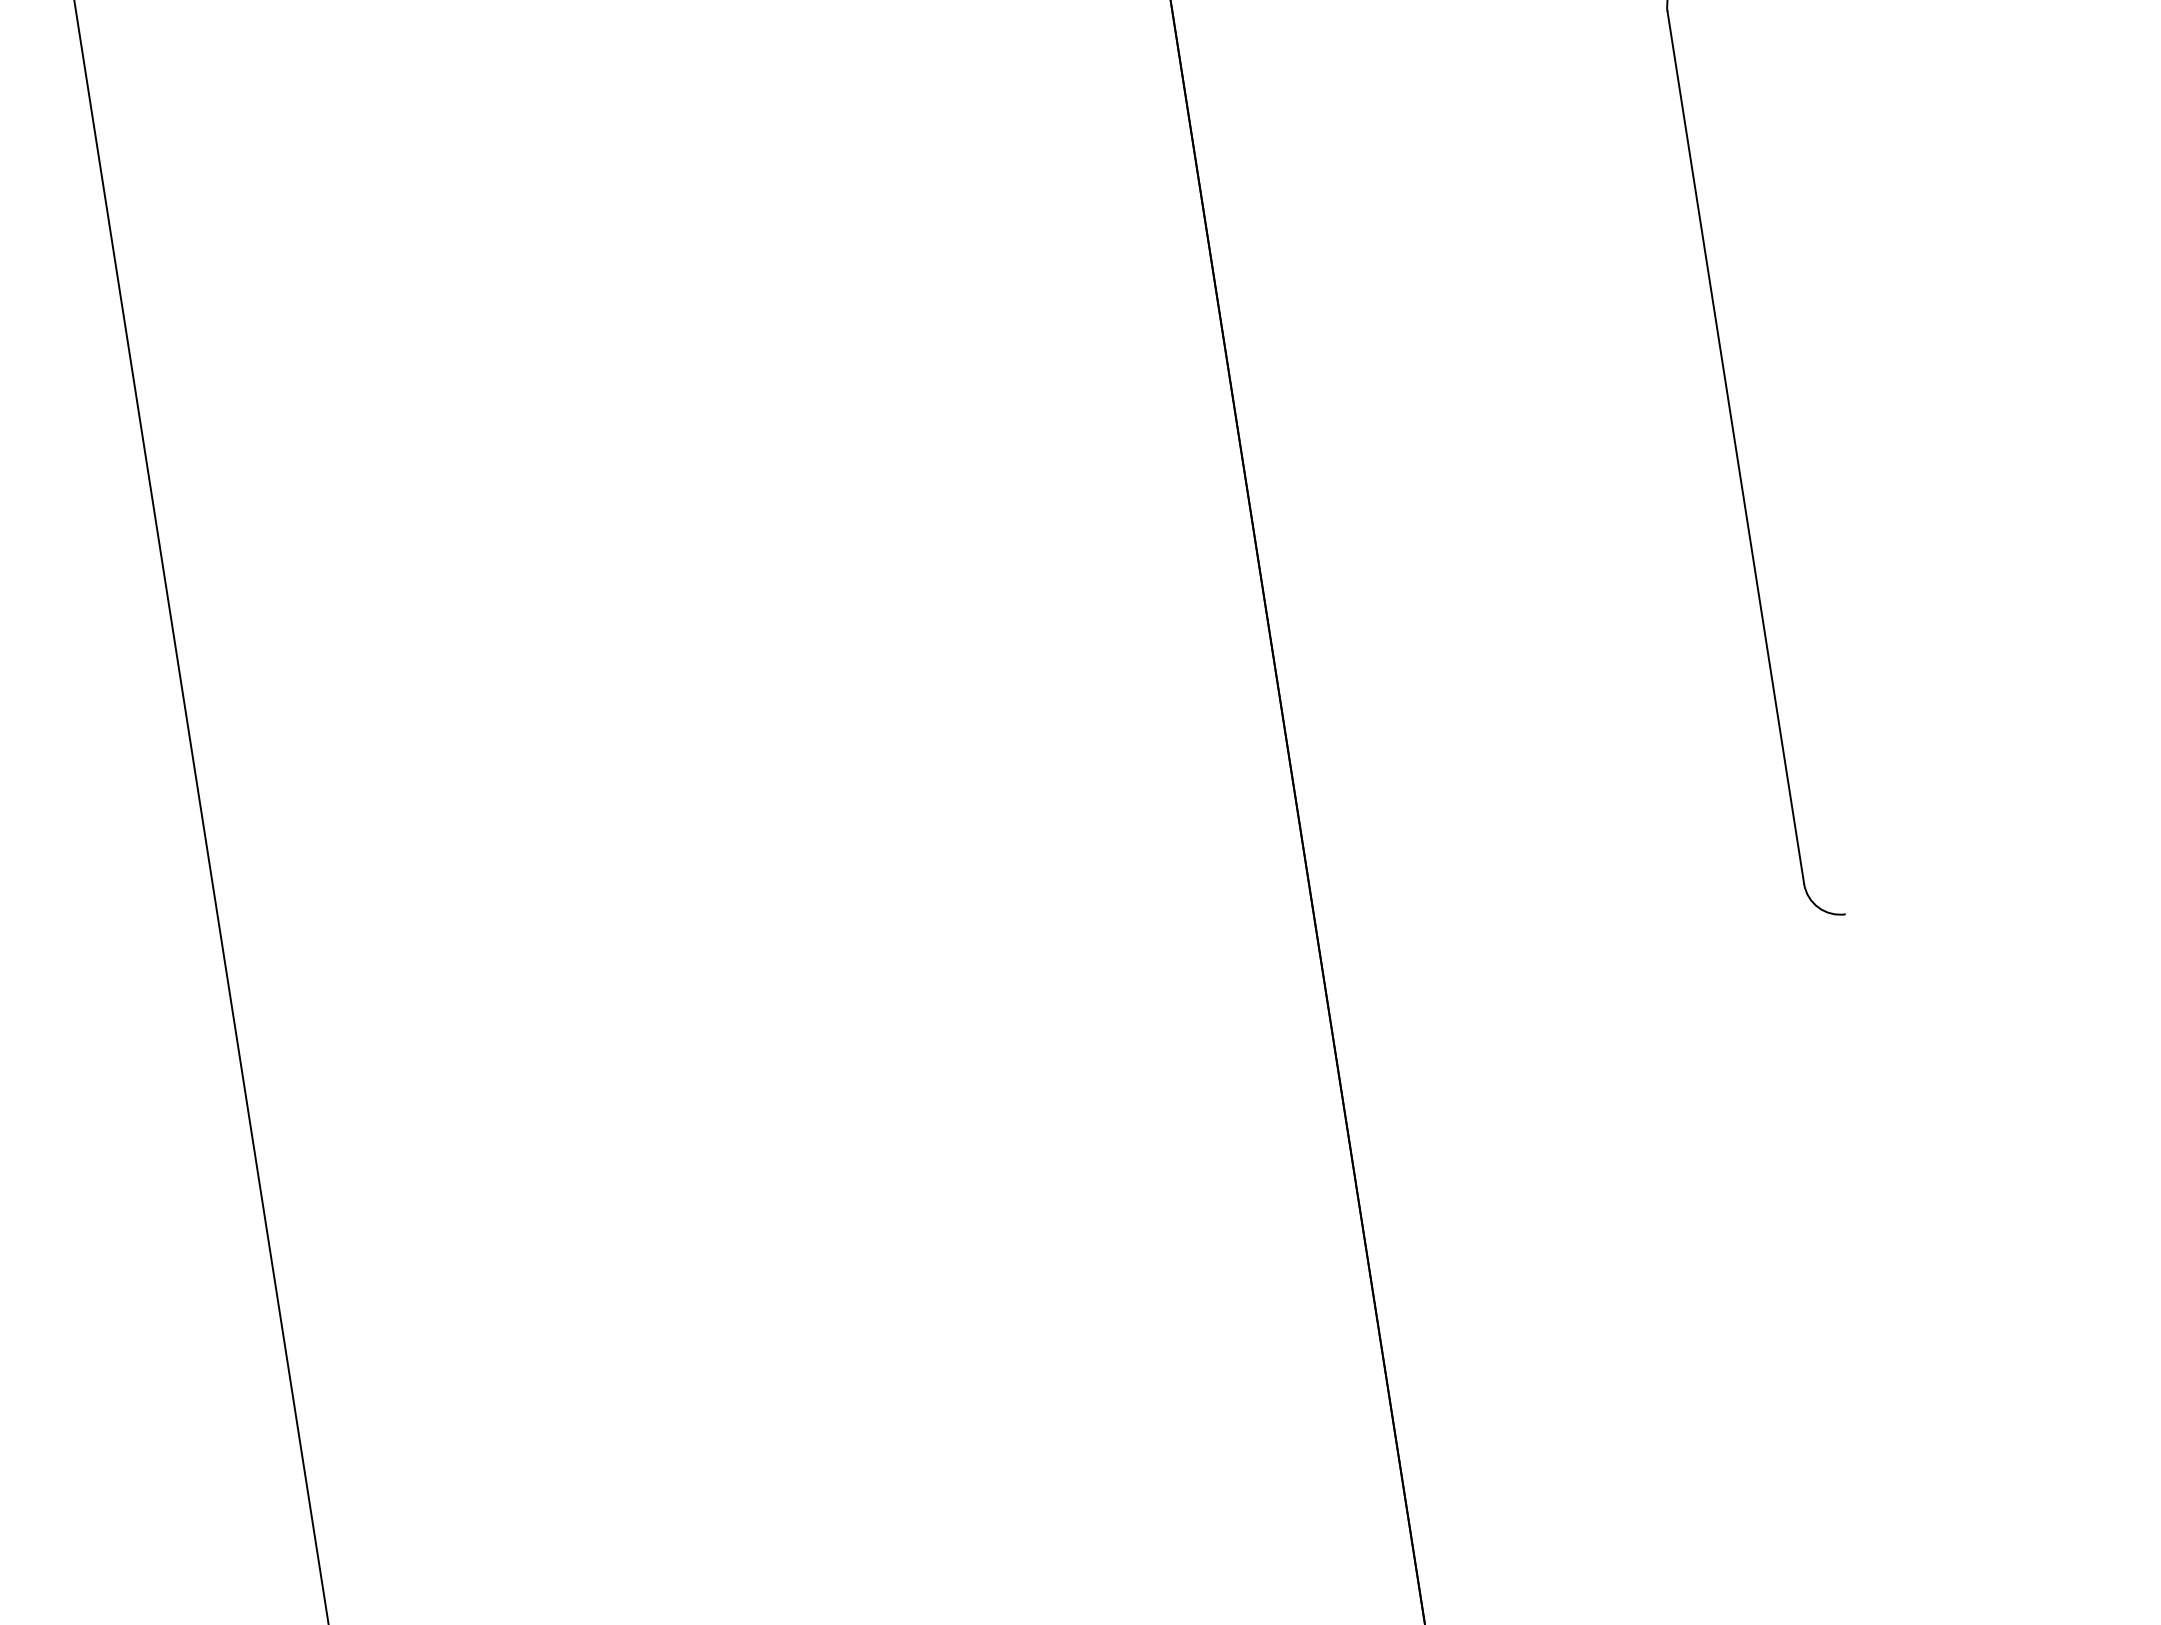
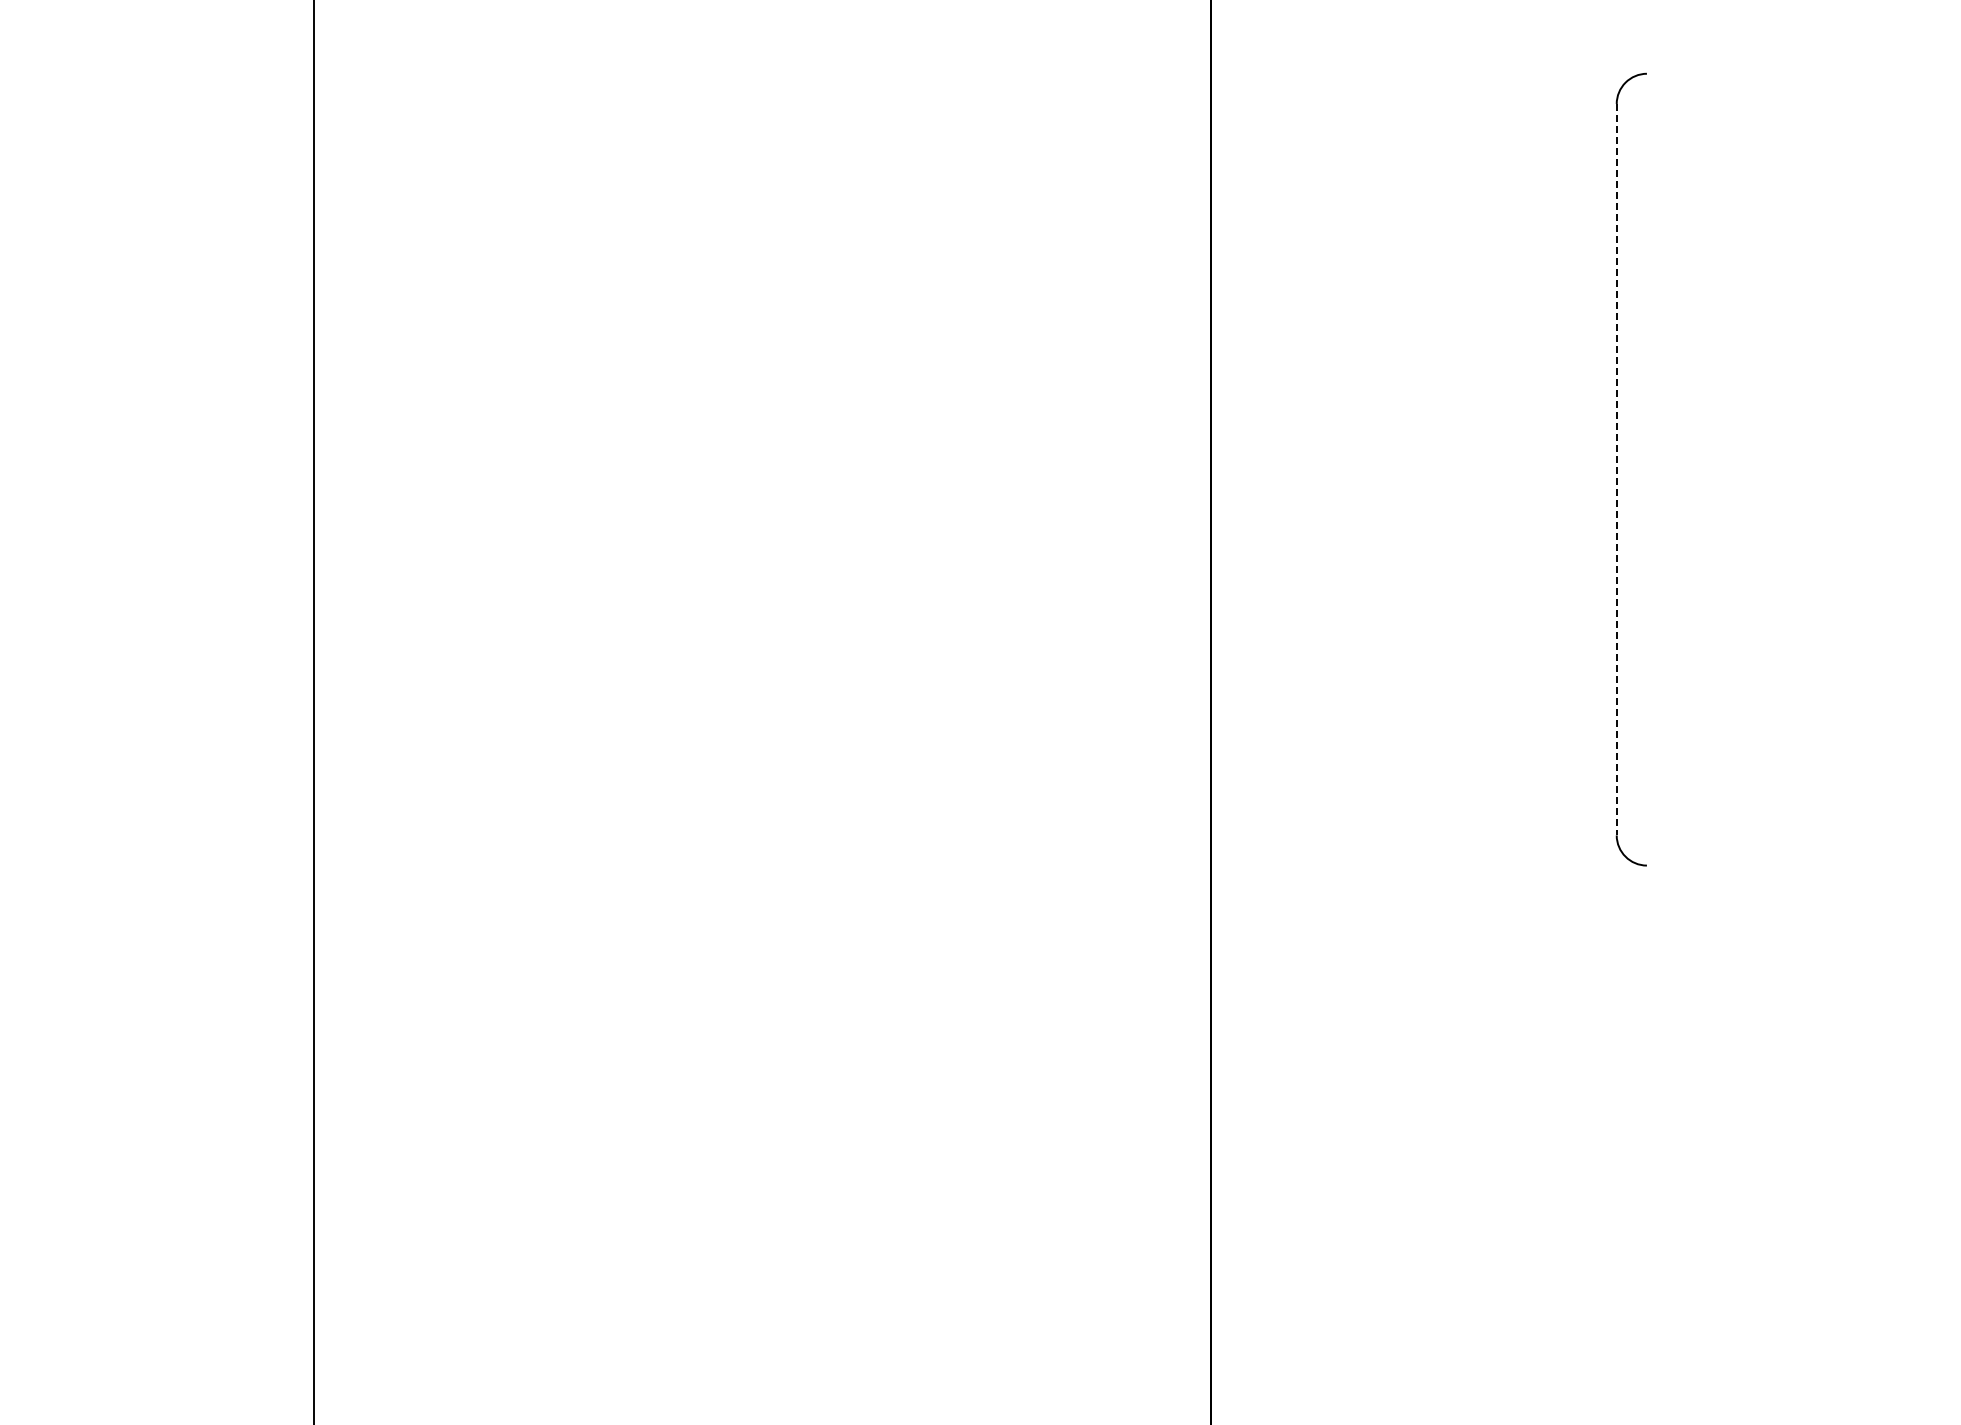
line: (1735, 447) -> (1616, 469), solid -> dashed

